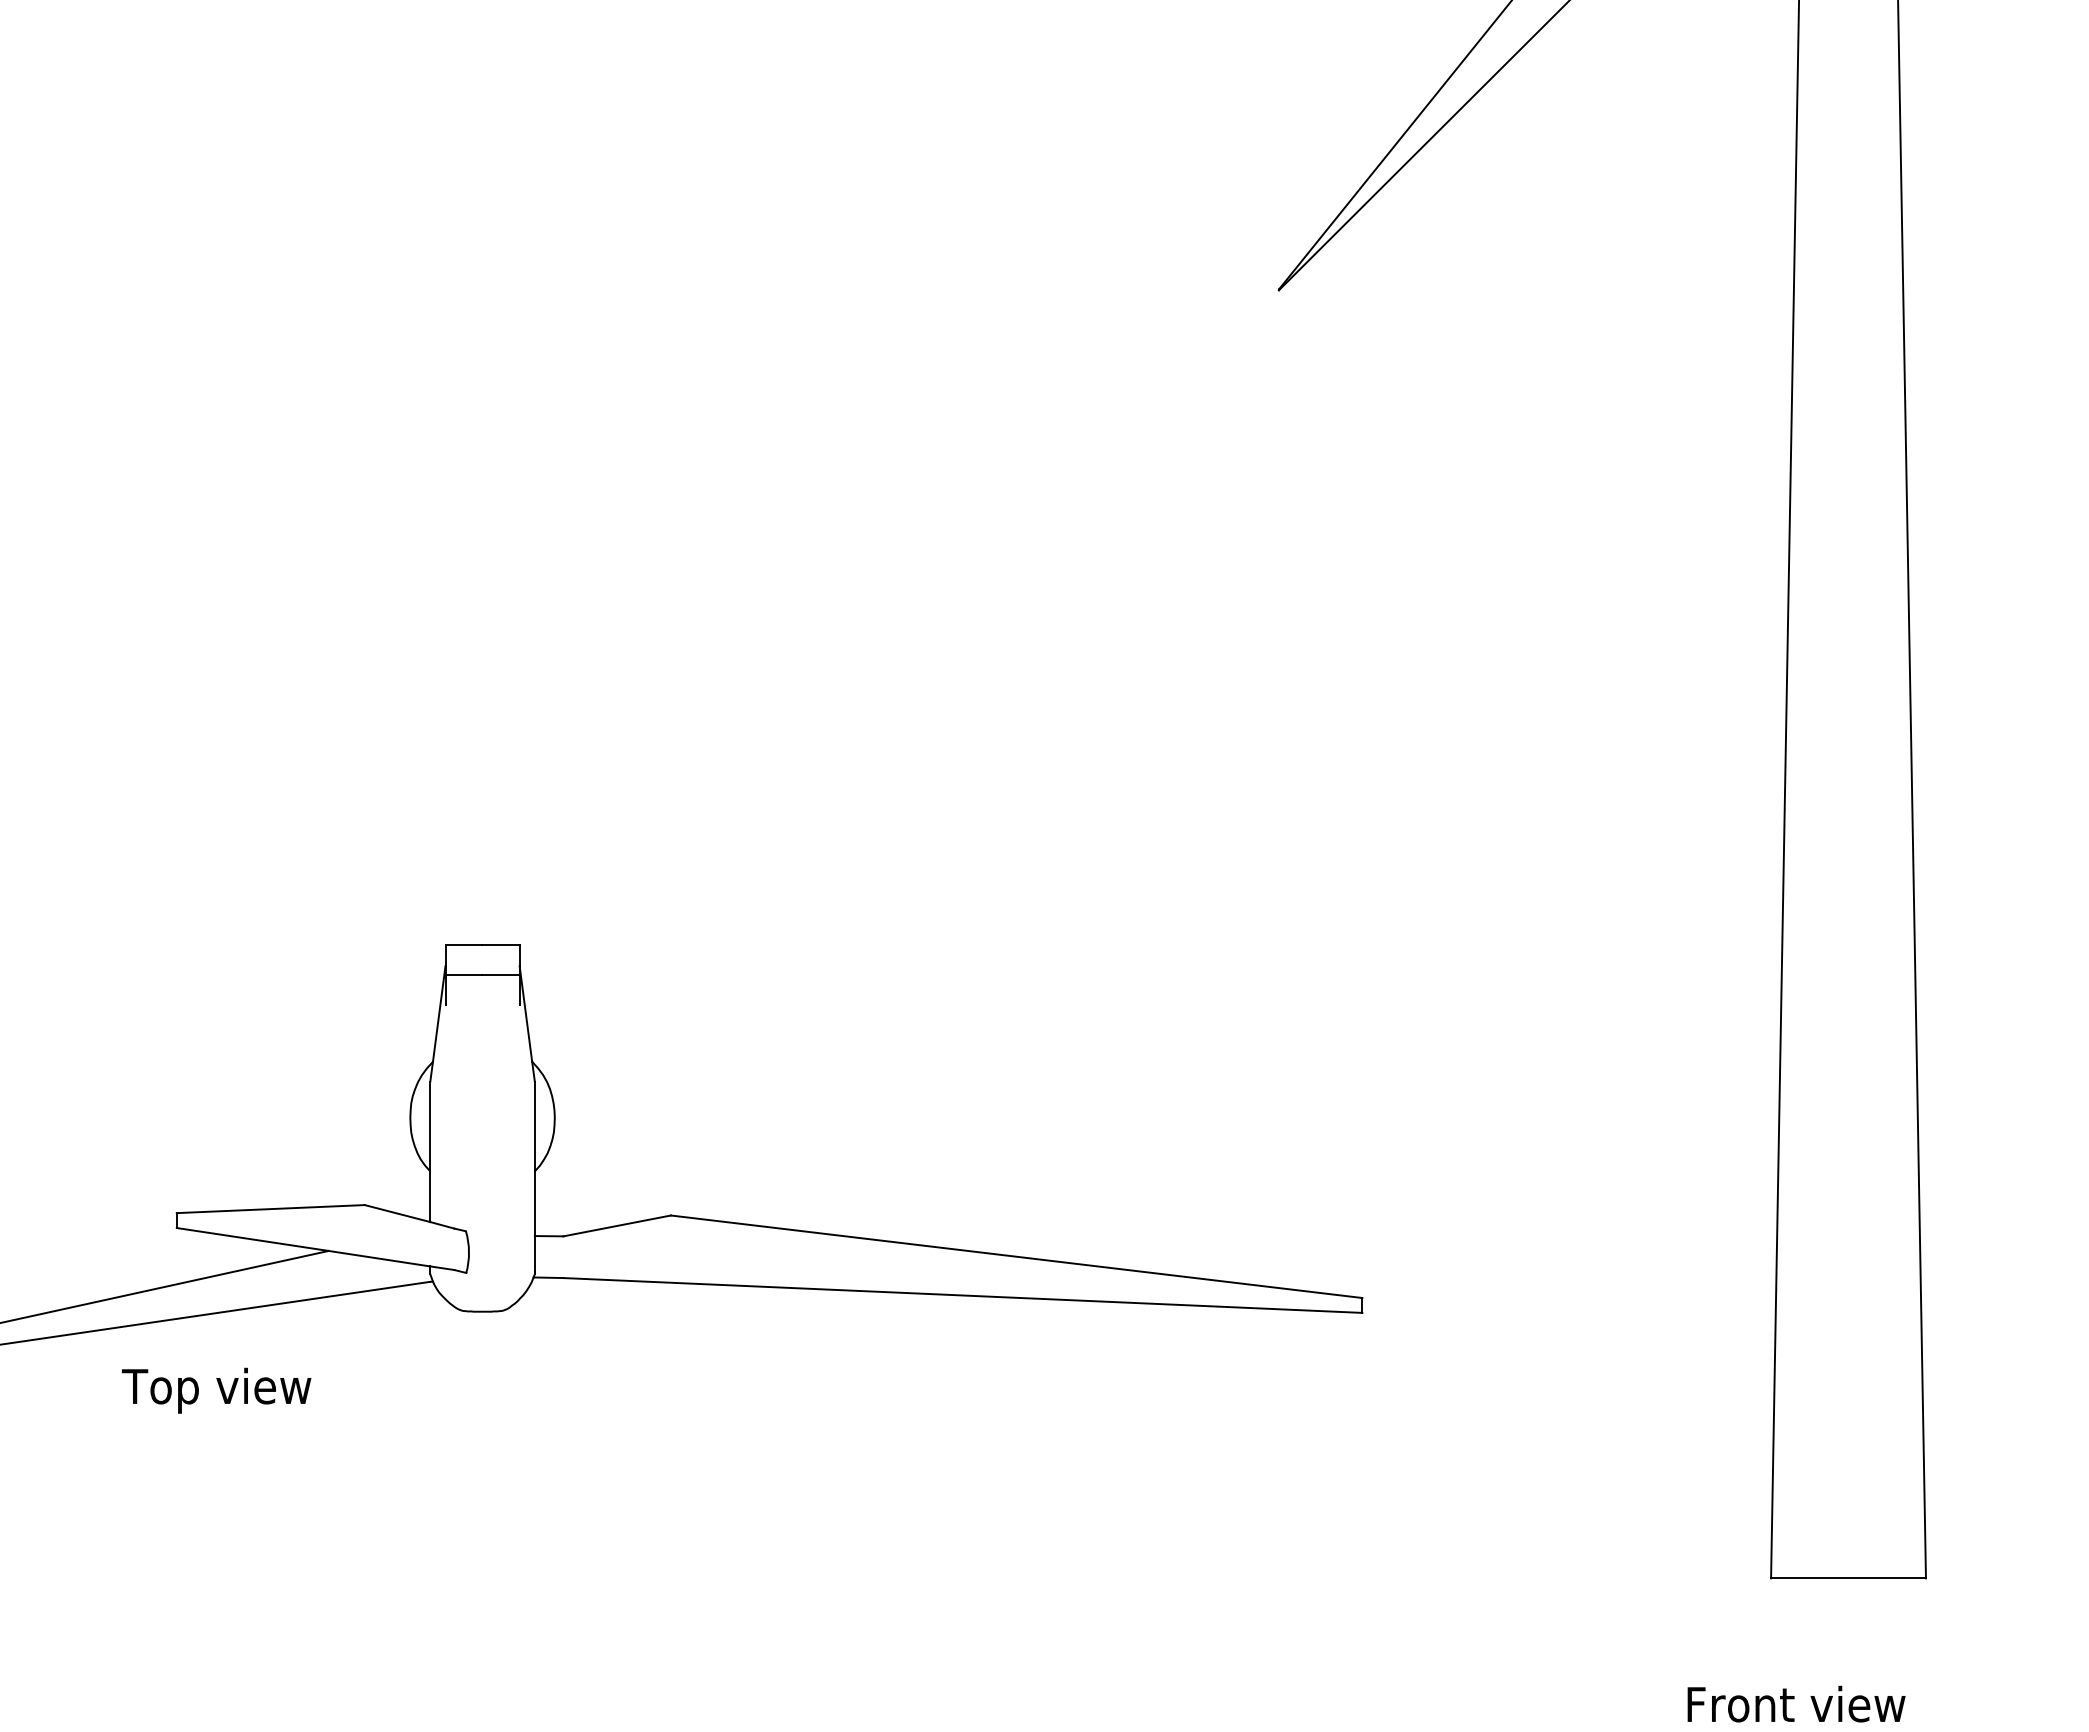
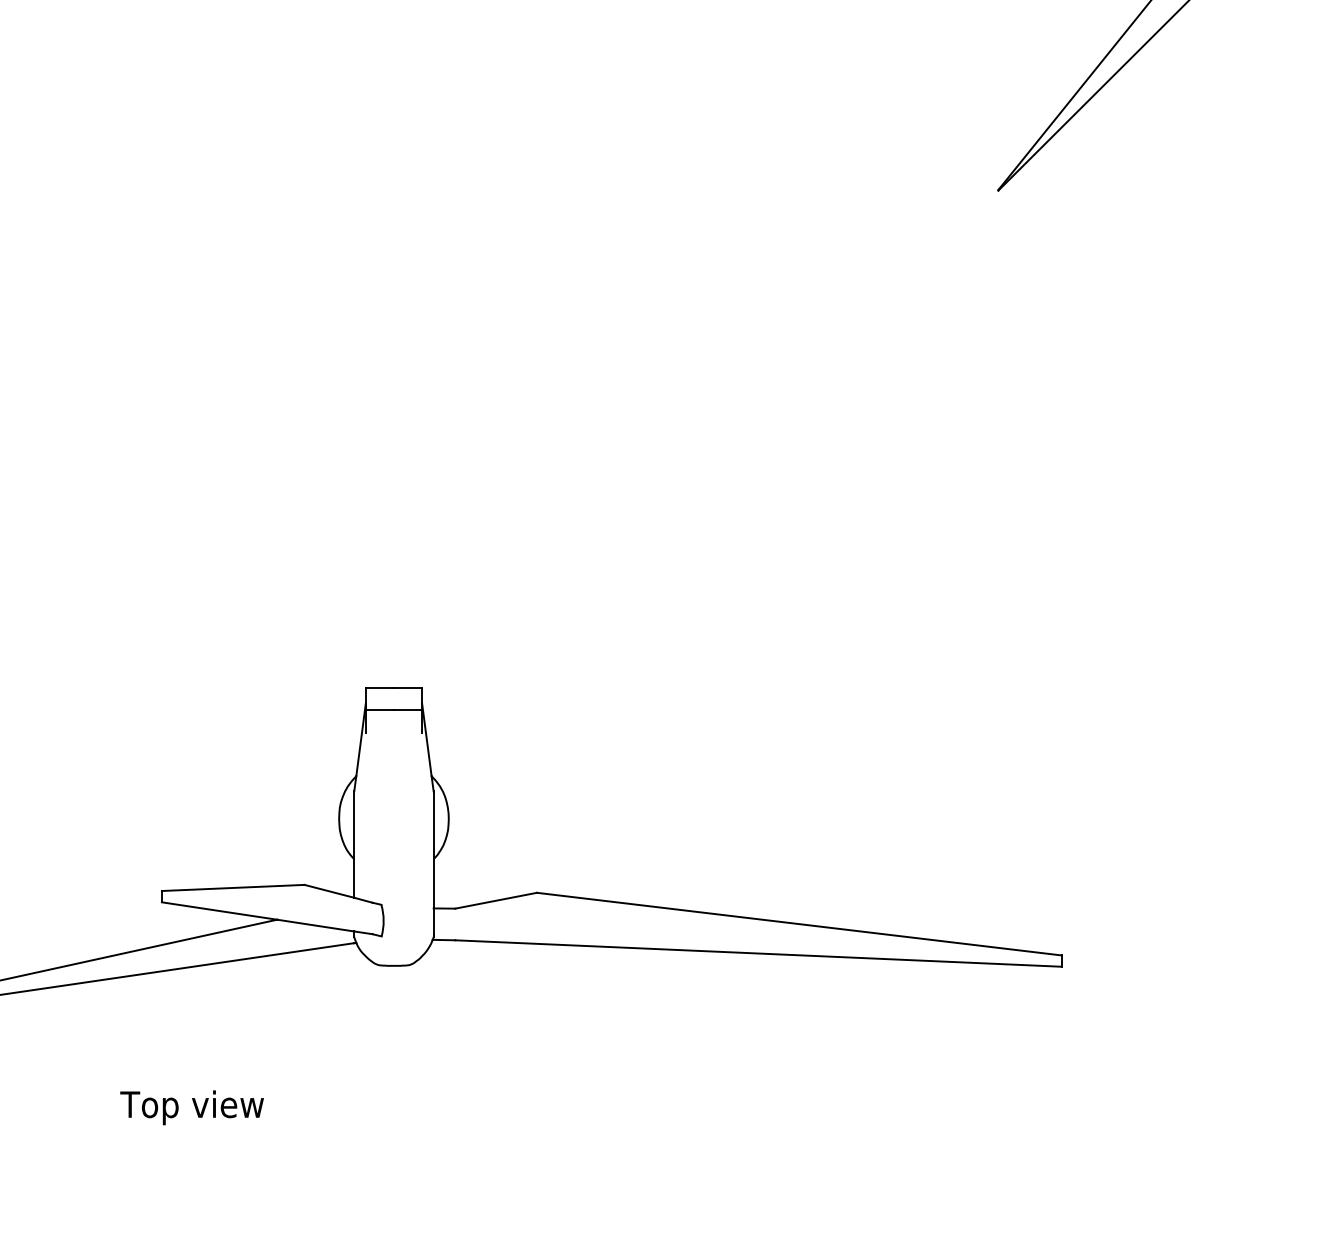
text: (216, 1390) -> (192, 1107), moved

